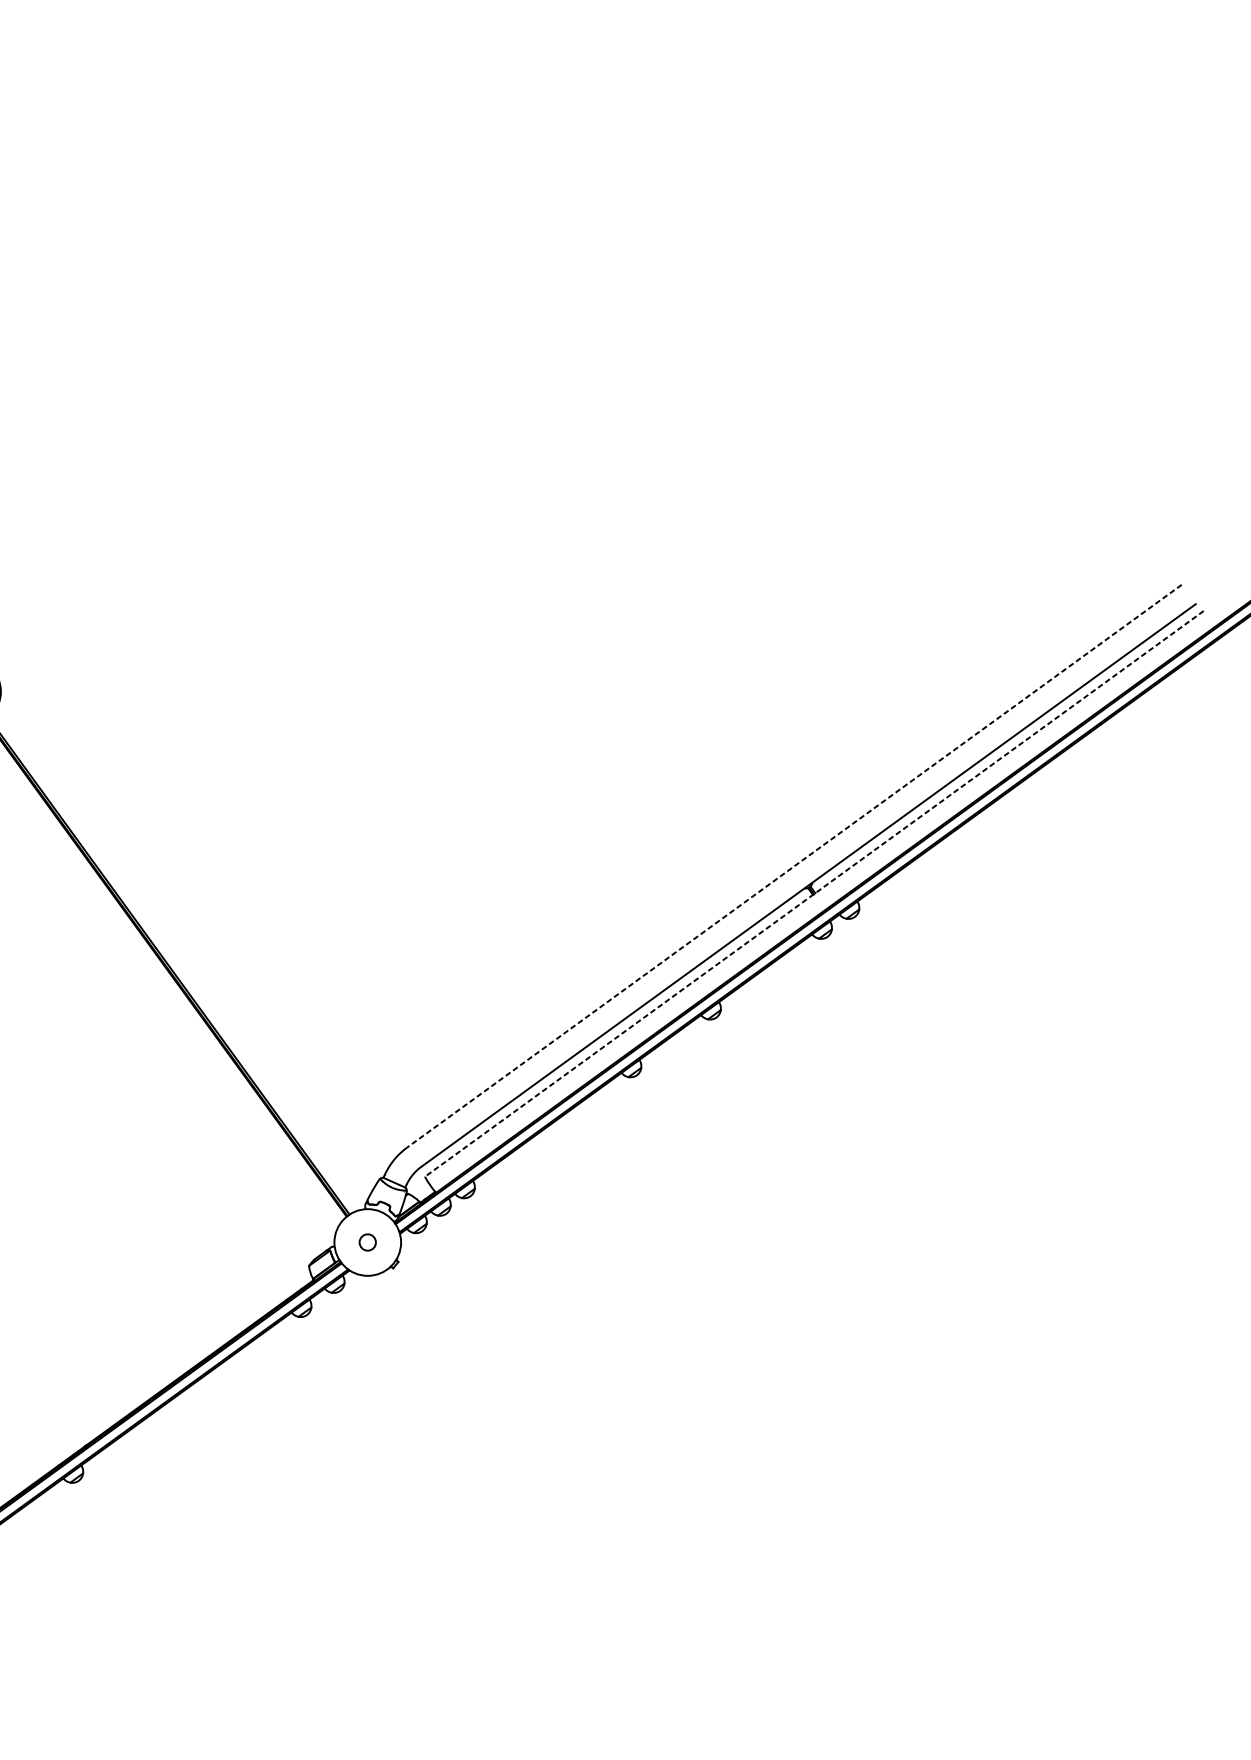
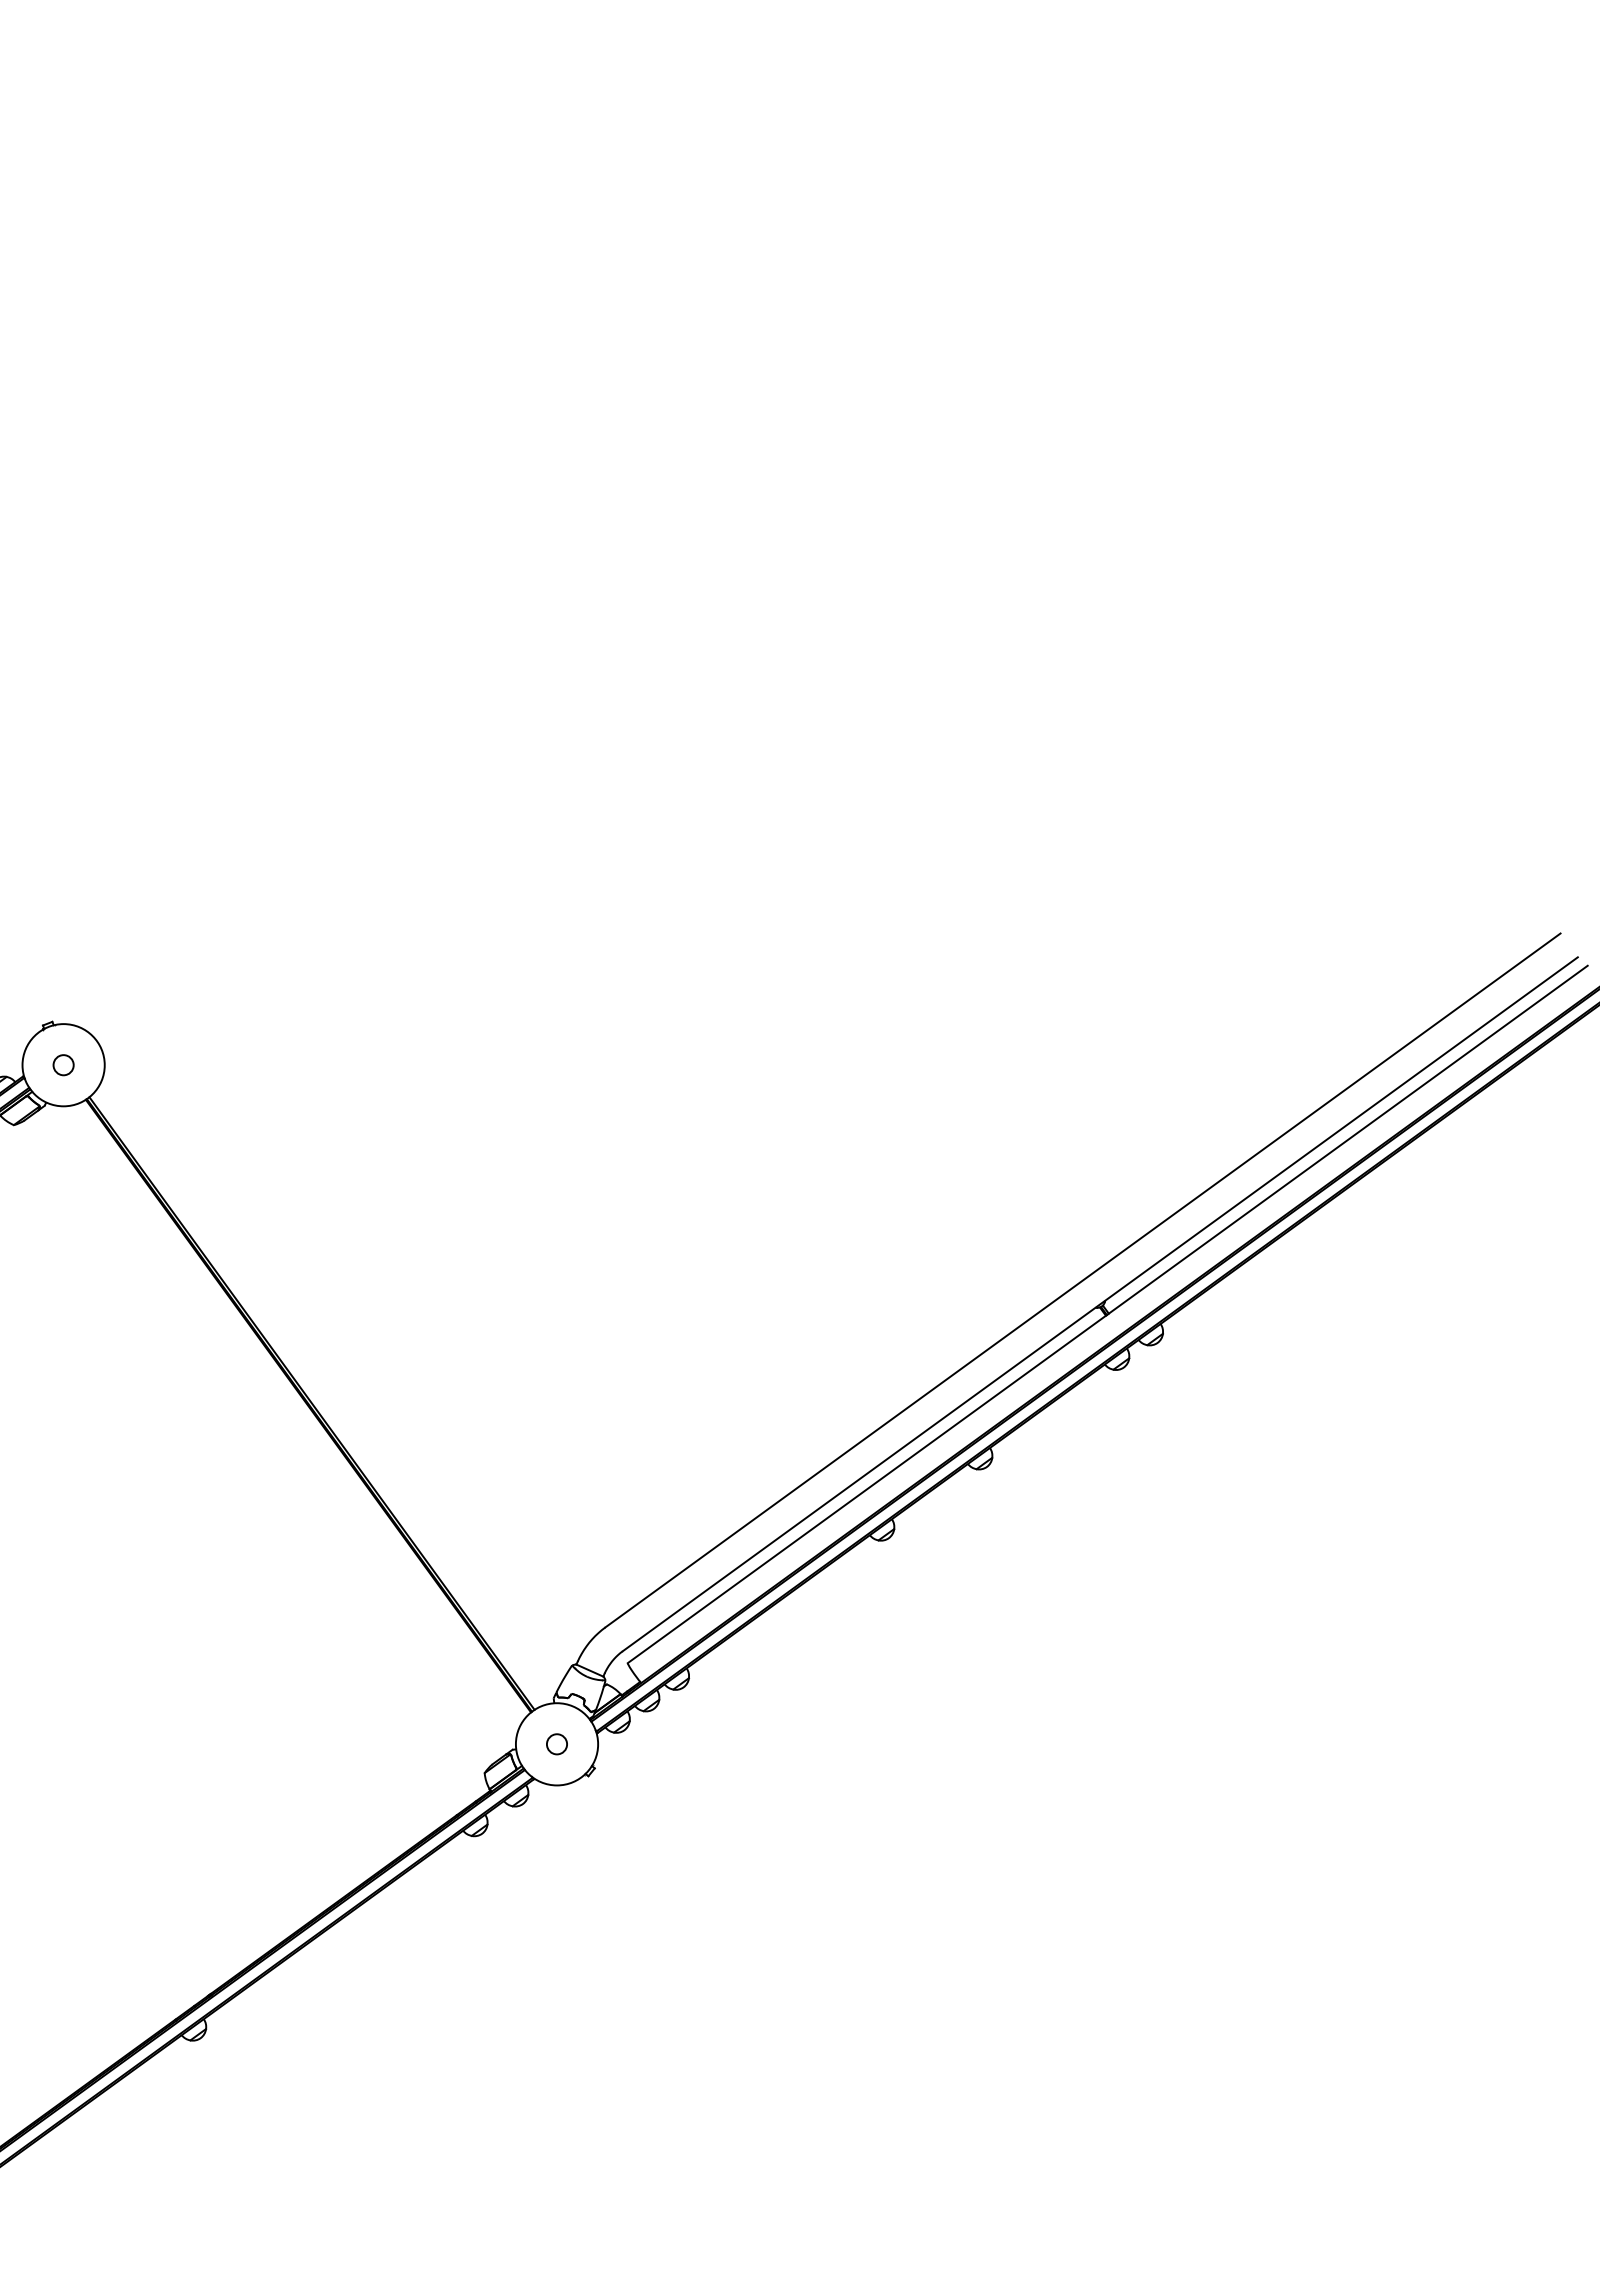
line: (793, 866) -> (1082, 1280), dashed -> solid
line: (814, 893) -> (1107, 1314), dashed -> solid

